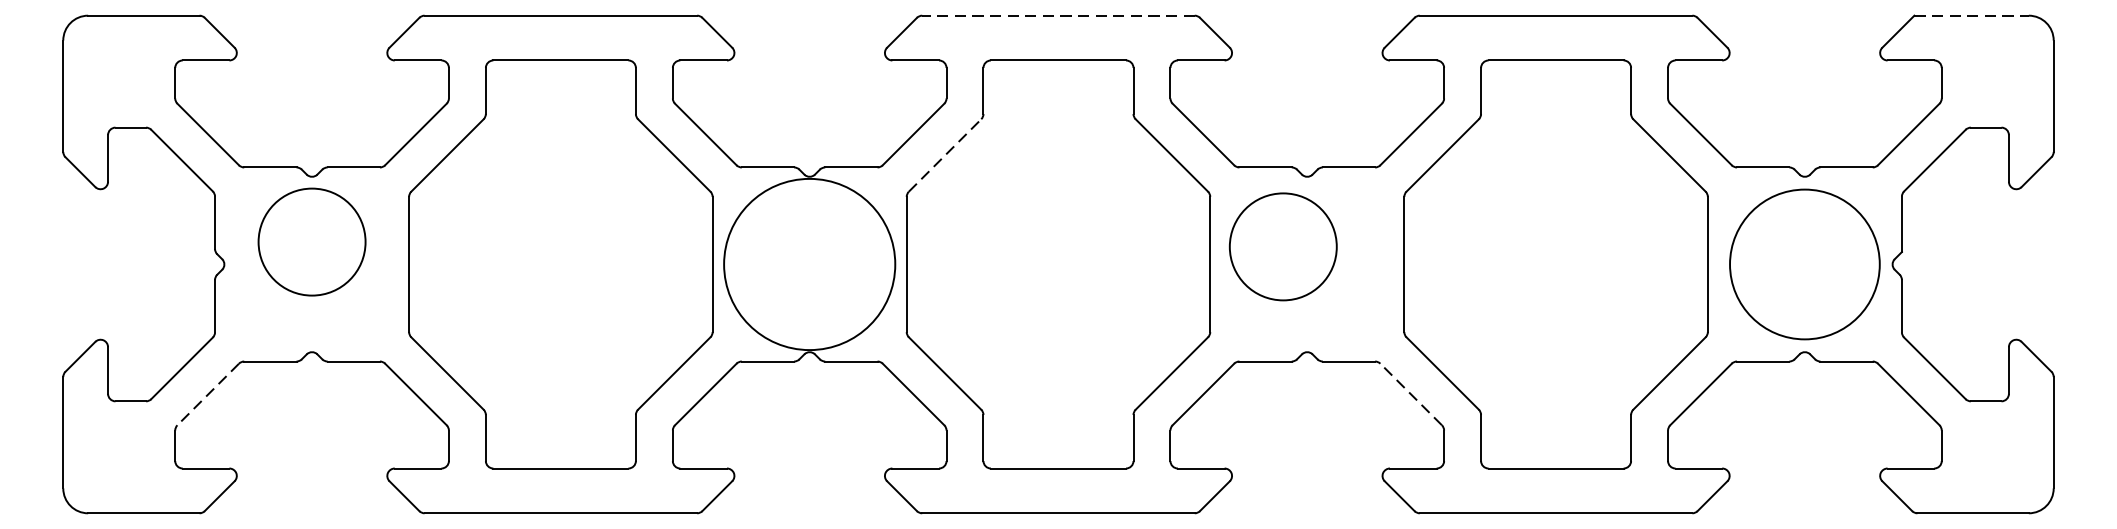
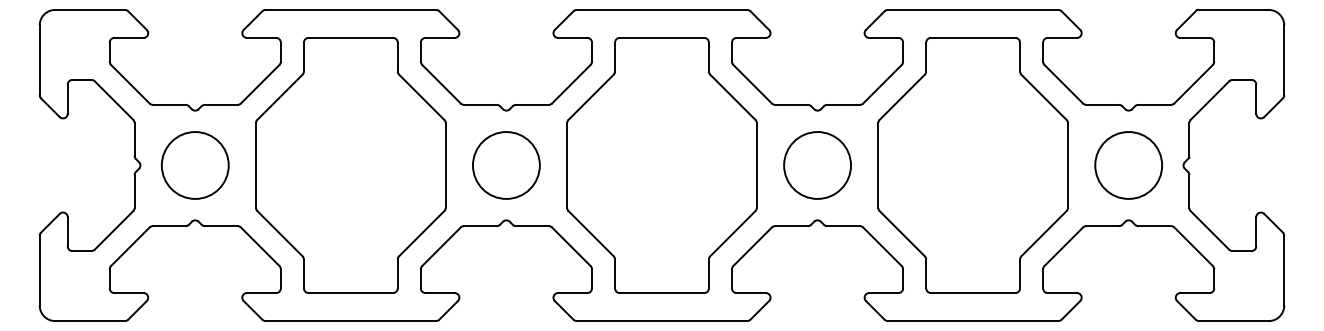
line: (1057, 15) -> (661, 9), dashed -> solid
line: (1970, 15) -> (1232, 9), dashed -> solid
line: (945, 154) -> (591, 96), dashed -> solid
circle: (312, 242) -> (195, 165), moved
circle: (1283, 246) -> (817, 165), moved
circle: (808, 264) -> (505, 165), size x0.62
circle: (1804, 264) -> (1128, 165), size x0.71
line: (1411, 394) -> (882, 246), dashed -> solid
line: (206, 395) -> (129, 247), dashed -> solid

